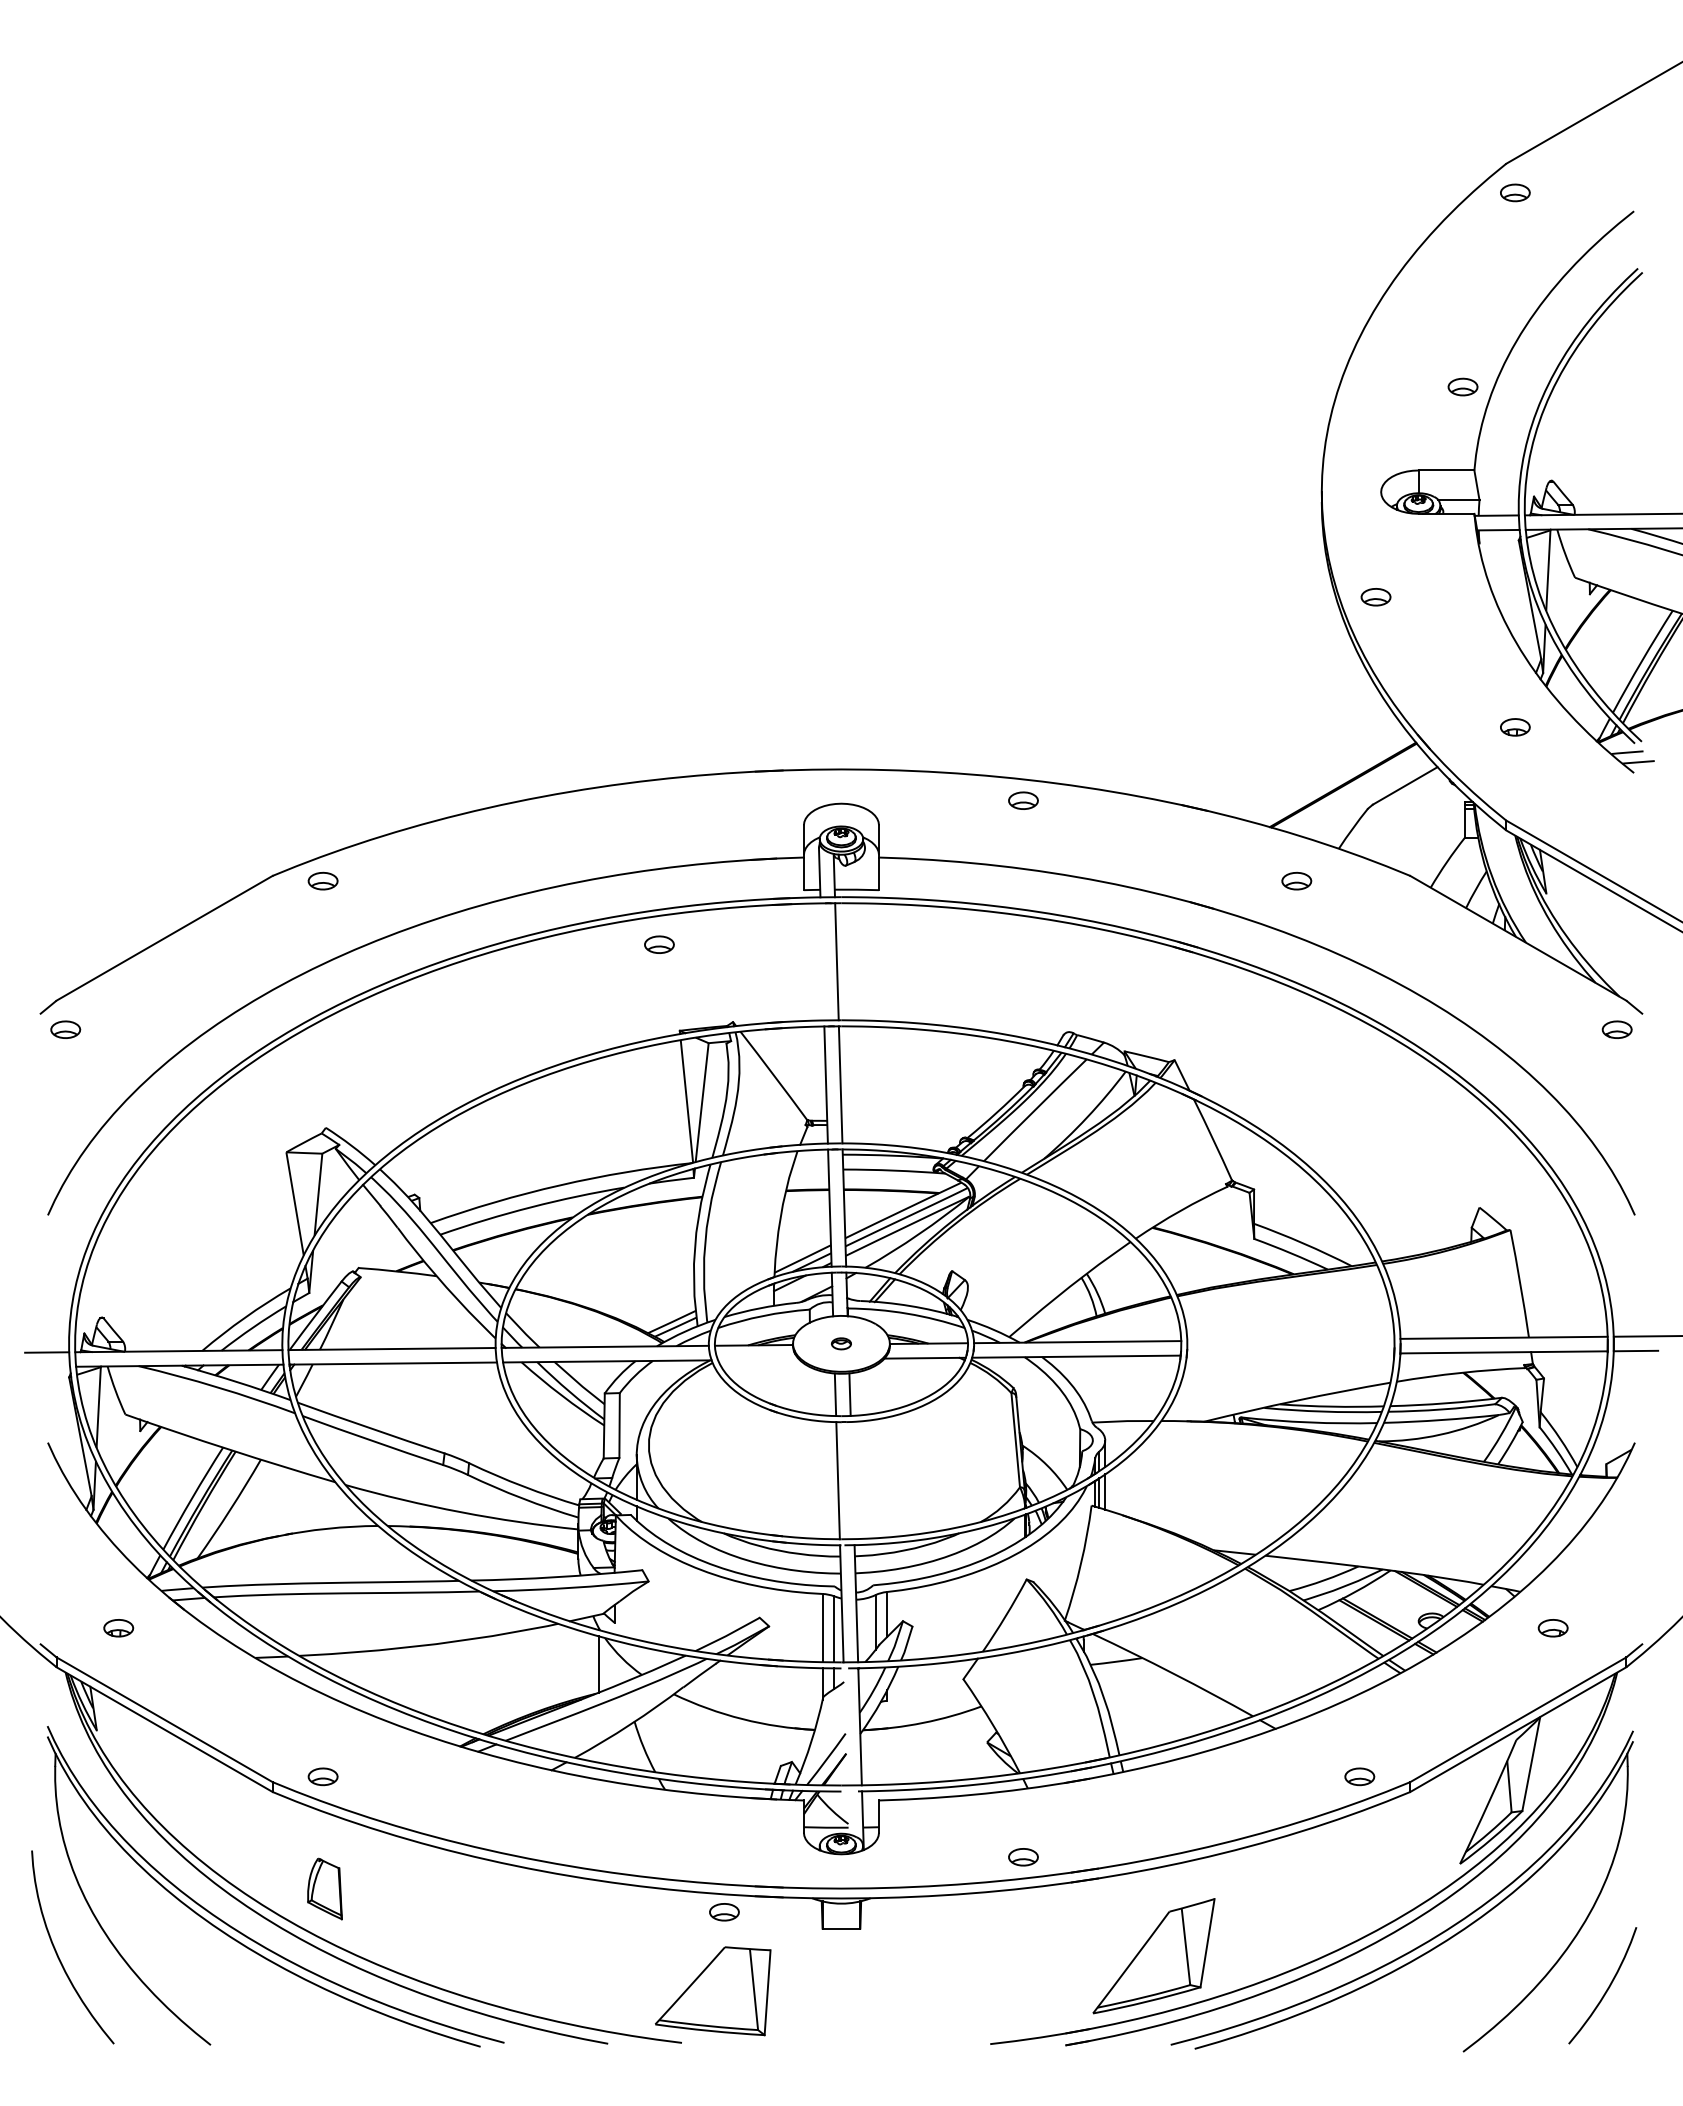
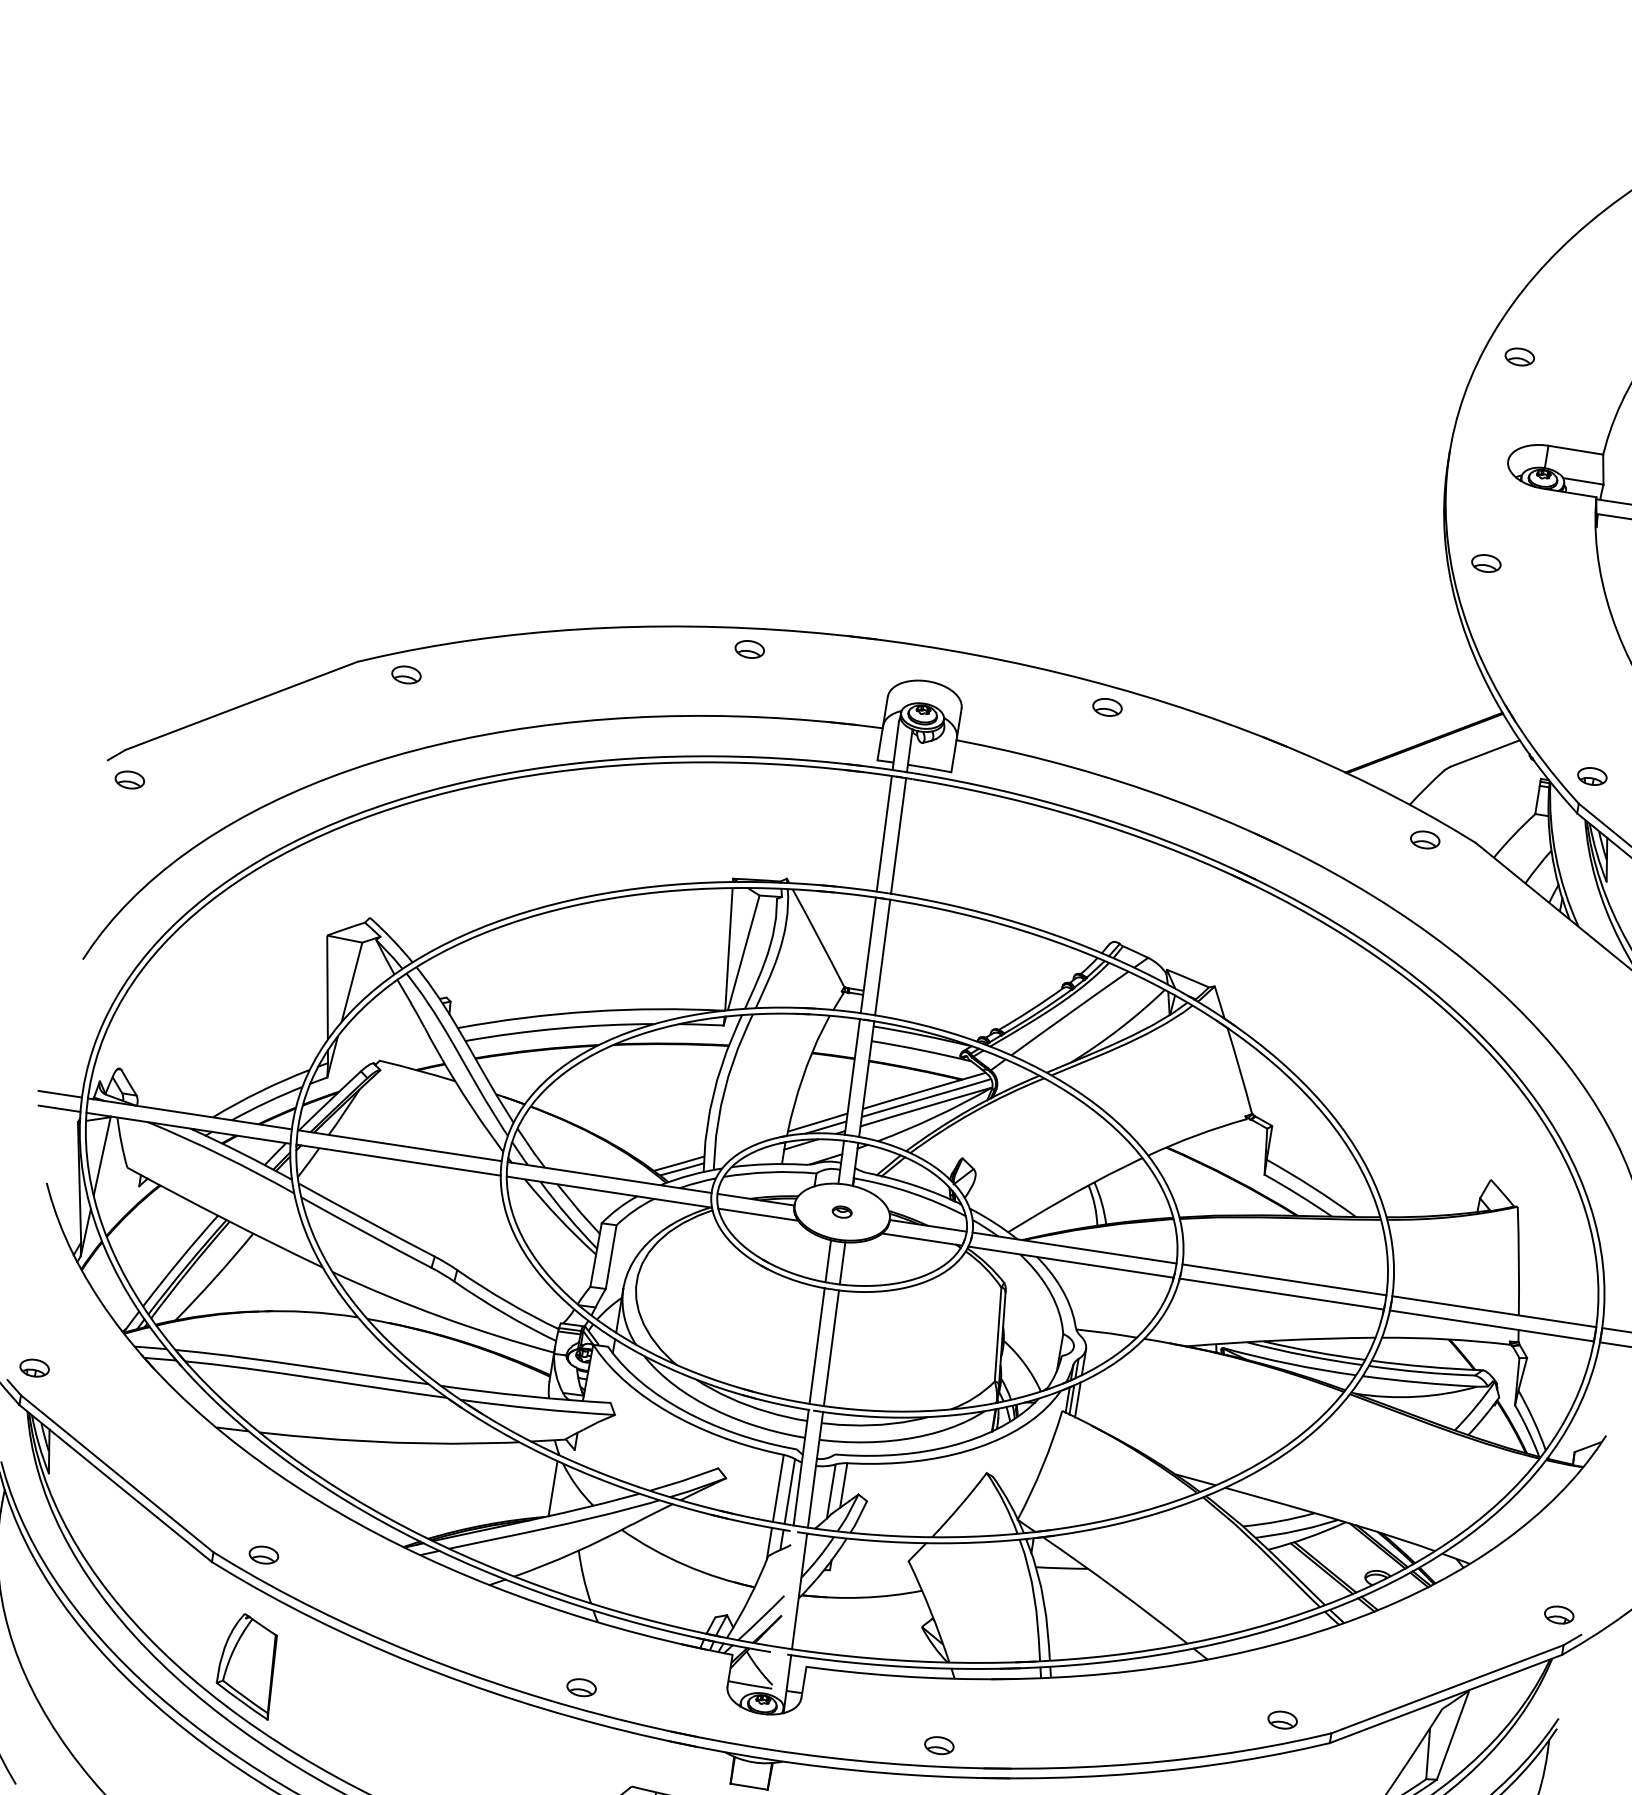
part: (1462, 386) -> (1519, 356), moved
part: (1515, 727) -> (1592, 776), moved
part: (1296, 880) -> (1425, 839), moved
part: (659, 944) -> (749, 649), moved
line: (822, 961) -> (884, 833), added
line: (1290, 1339) -> (1284, 1279), added
line: (1290, 1354) -> (1281, 1294), added
line: (758, 1359) -> (758, 1214), added
line: (48, 1366) -> (59, 1108), added
line: (852, 1480) -> (831, 1348), added
part: (118, 1628) -> (34, 1368), moved
part: (1552, 1628) -> (1558, 1615), moved
part: (324, 1888) -> (247, 1665), size x1.67
part: (724, 1912) -> (581, 1687), moved

